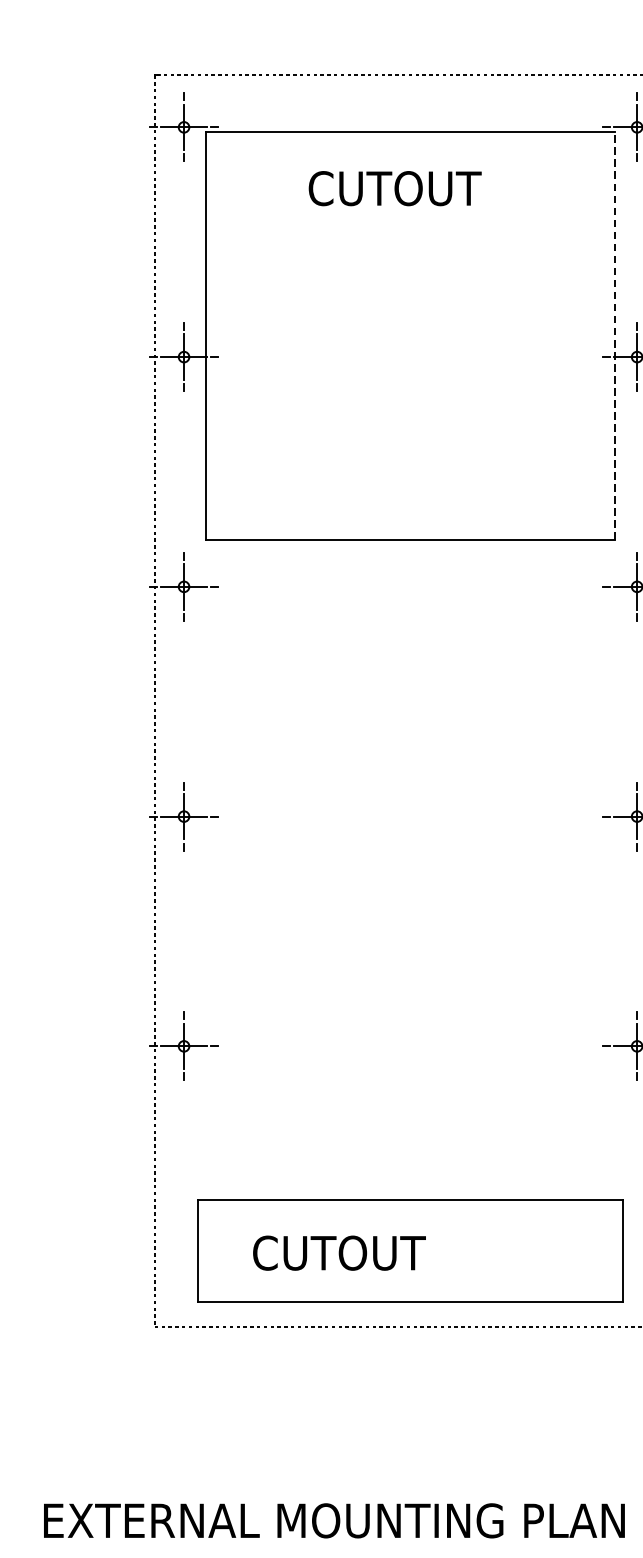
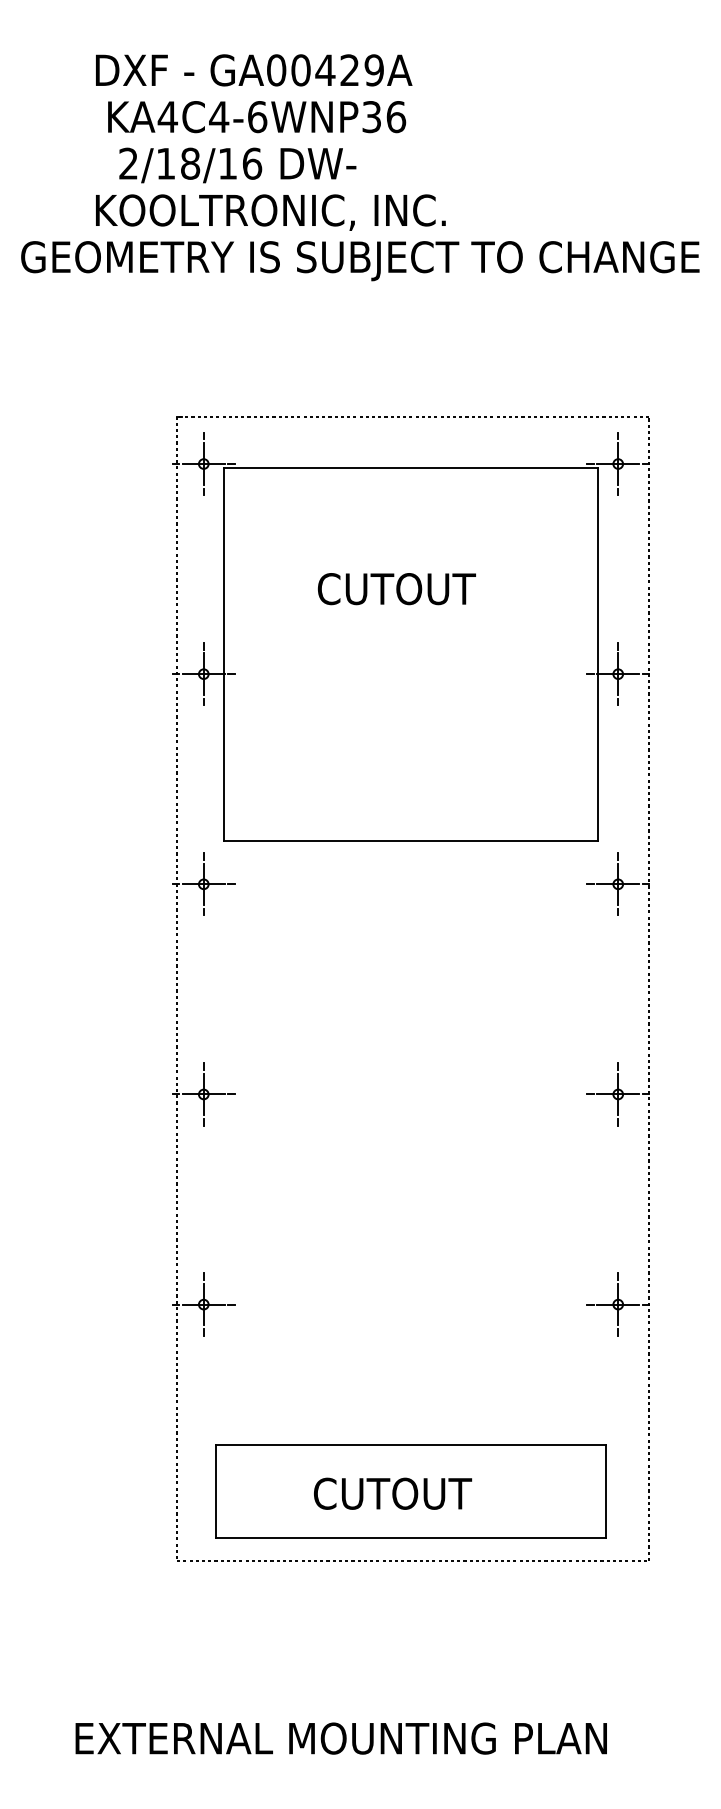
text: (394, 189) -> (396, 589), moved
line: (614, 335) -> (597, 654), dashed -> solid
text: (340, 1252) -> (393, 1493), moved

